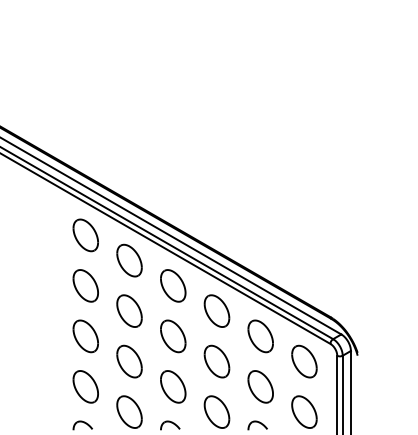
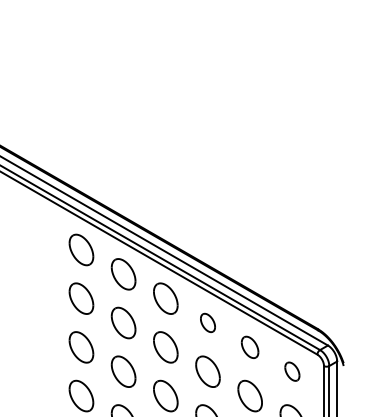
part: (216, 310) -> (207, 322), size x0.6
part: (260, 336) -> (249, 347), size x0.7
part: (304, 361) -> (292, 371), size x0.6

